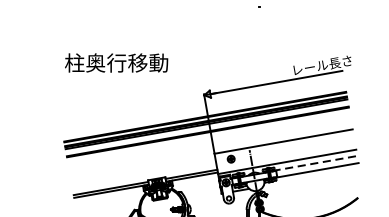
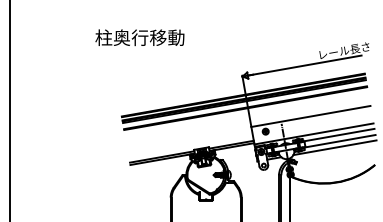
text: (116, 62) -> (139, 37), moved
line: (315, 163) -> (338, 135), dashed -> solid
line: (310, 177) -> (334, 147), added

